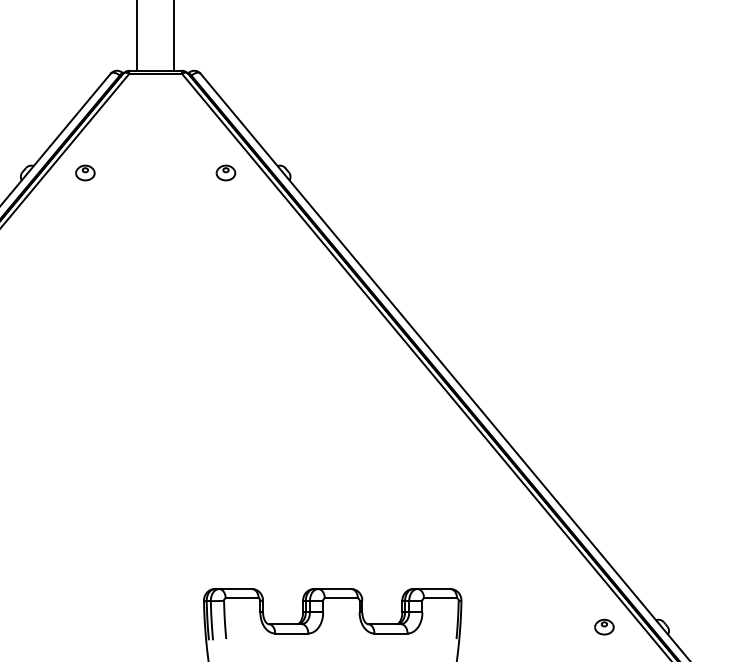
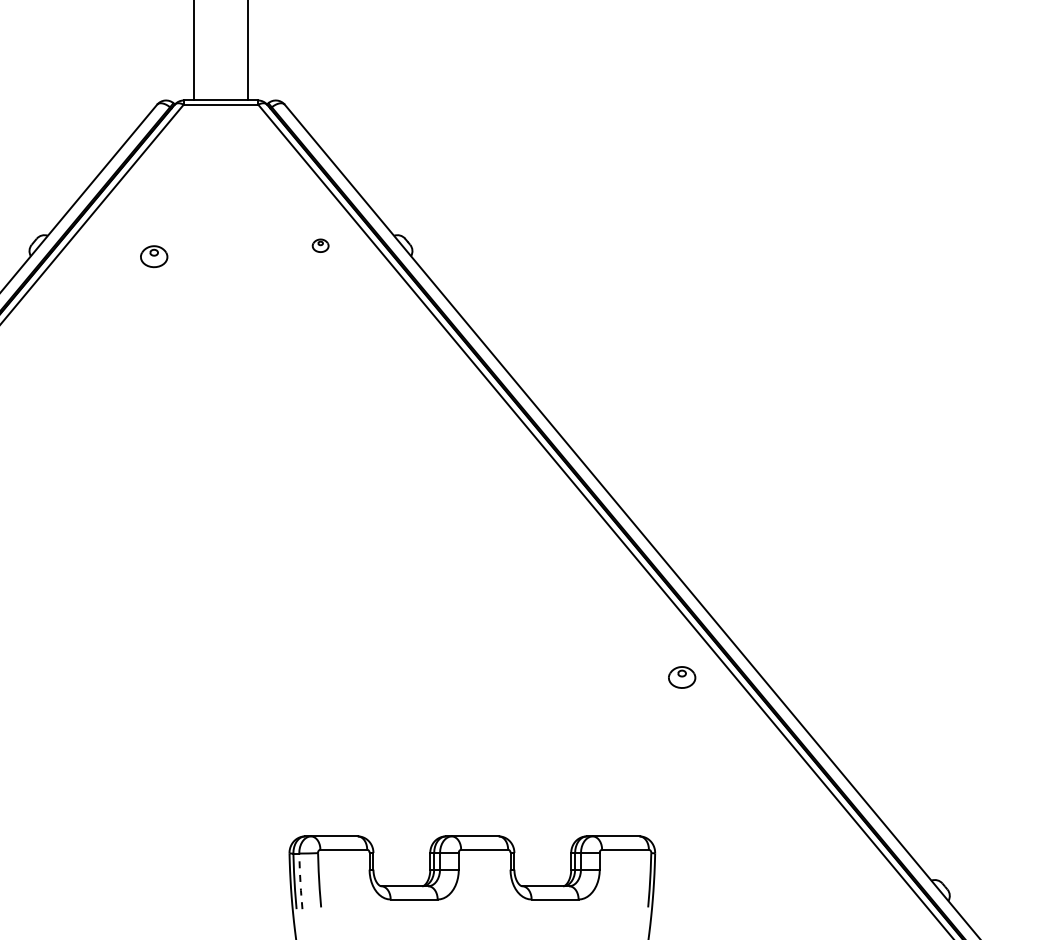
part: (85, 172) -> (154, 256), moved
part: (225, 172) -> (320, 245), size x0.6
line: (211, 620) -> (300, 880), solid -> dashed
part: (604, 627) -> (682, 677), moved

